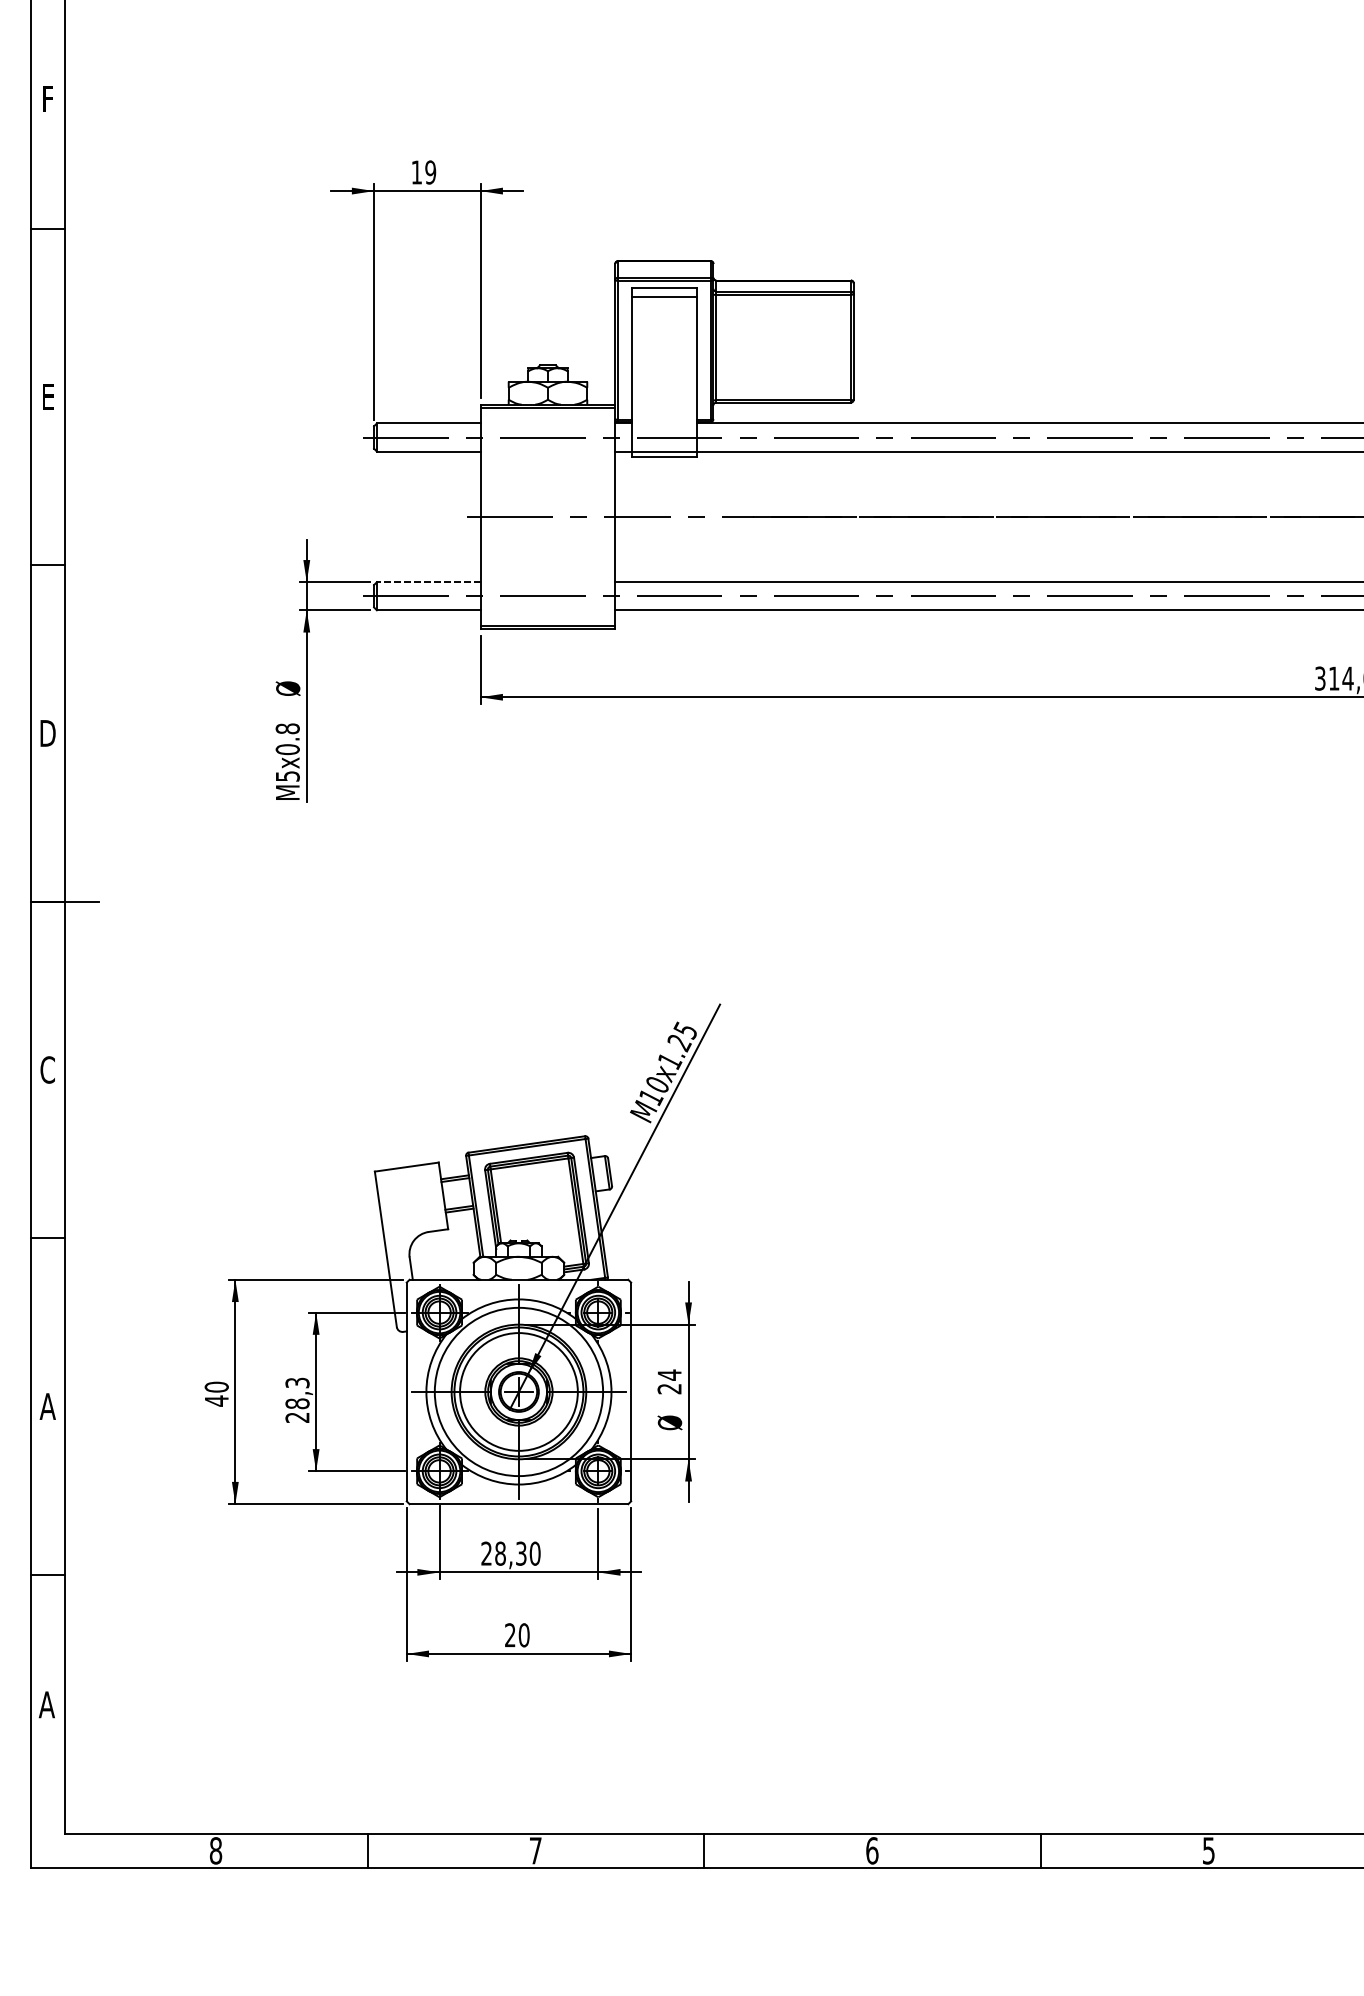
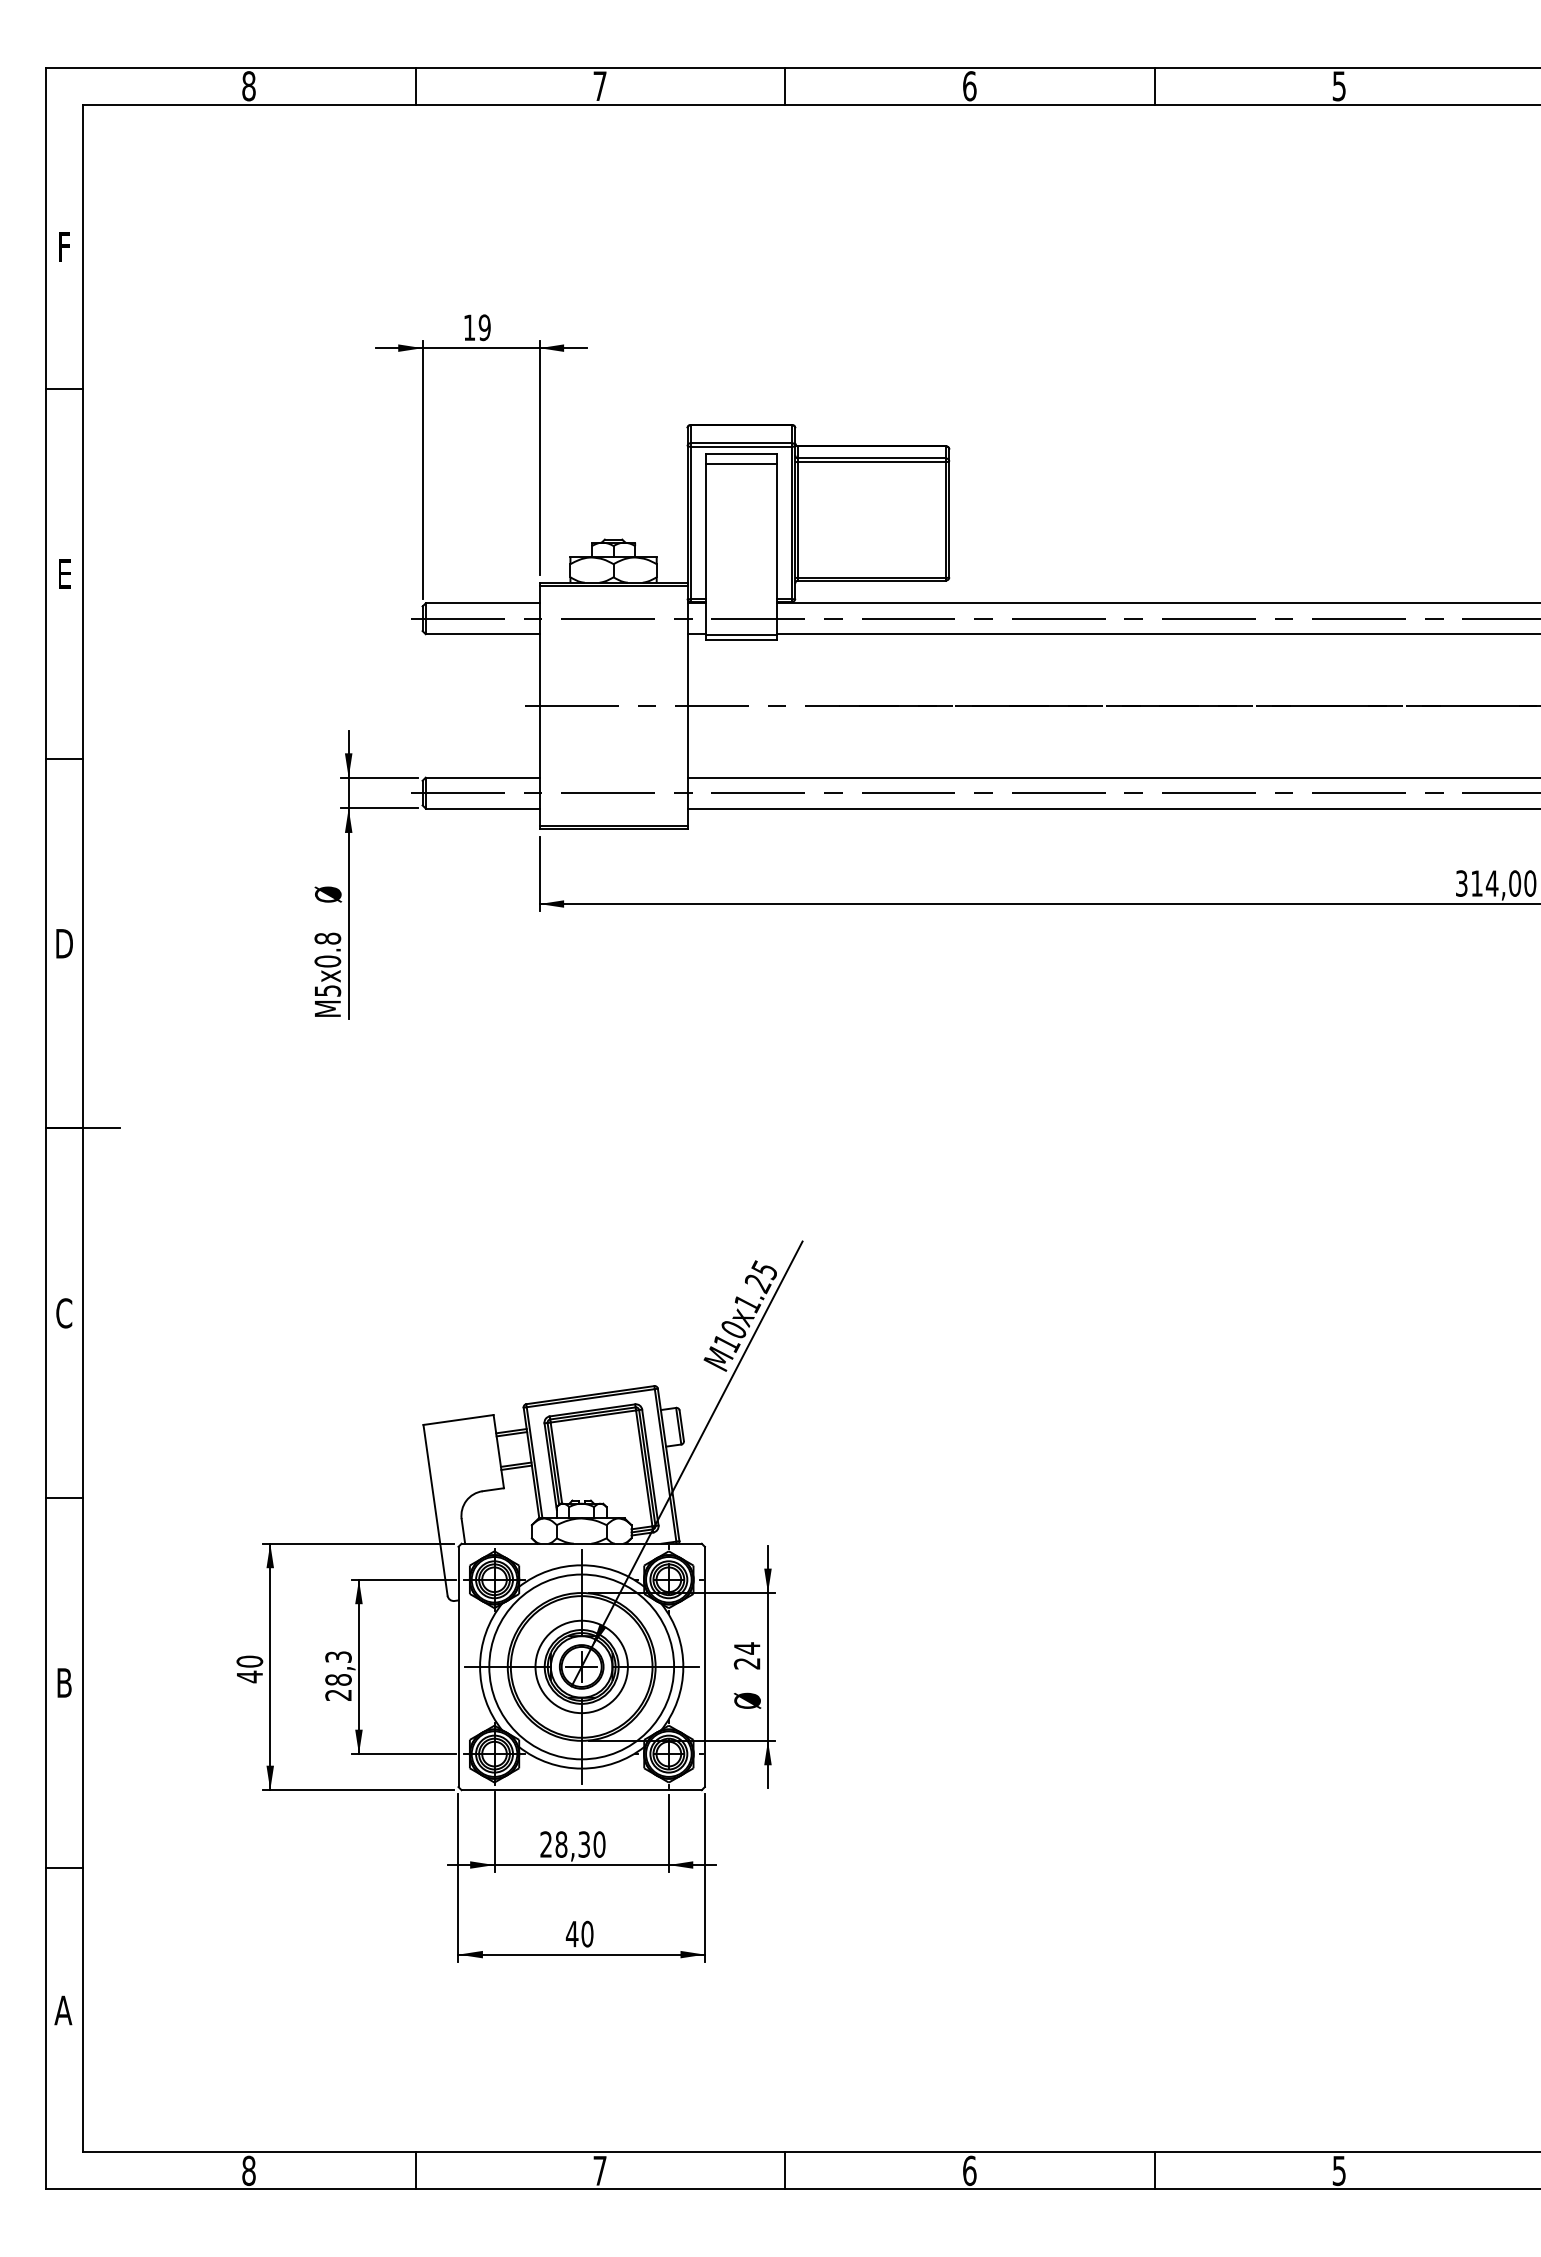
line: (428, 582) -> (482, 777), dashed -> solid
circle: (518, 1391) -> (581, 1666), size x0.71
text: (47, 1406) -> (64, 1682), A -> B
text: (509, 1634) -> (571, 1933), 20 -> 40

